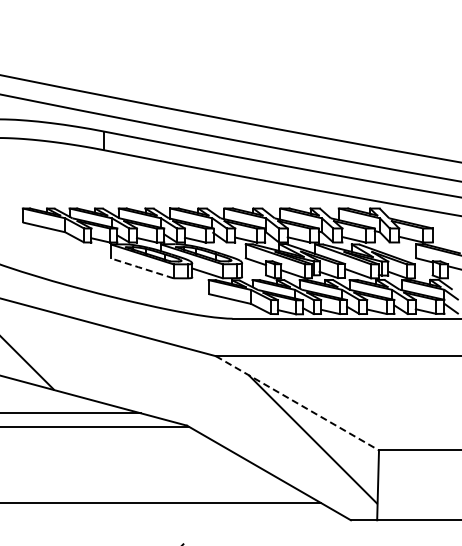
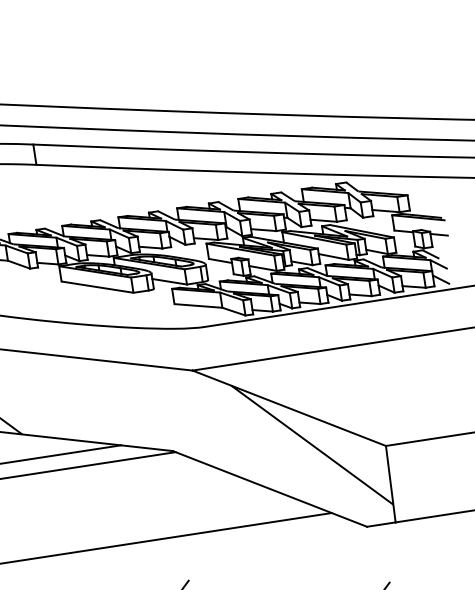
line: (141, 268) -> (96, 287), dashed -> solid
line: (297, 403) -> (289, 408), dashed -> solid

